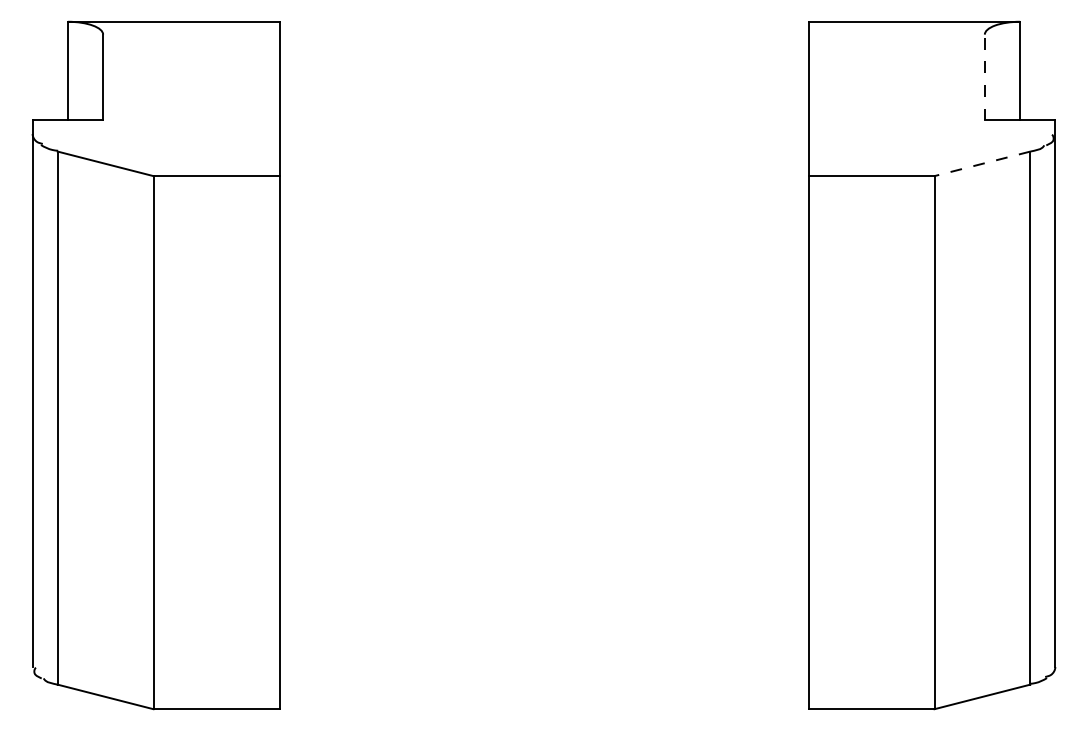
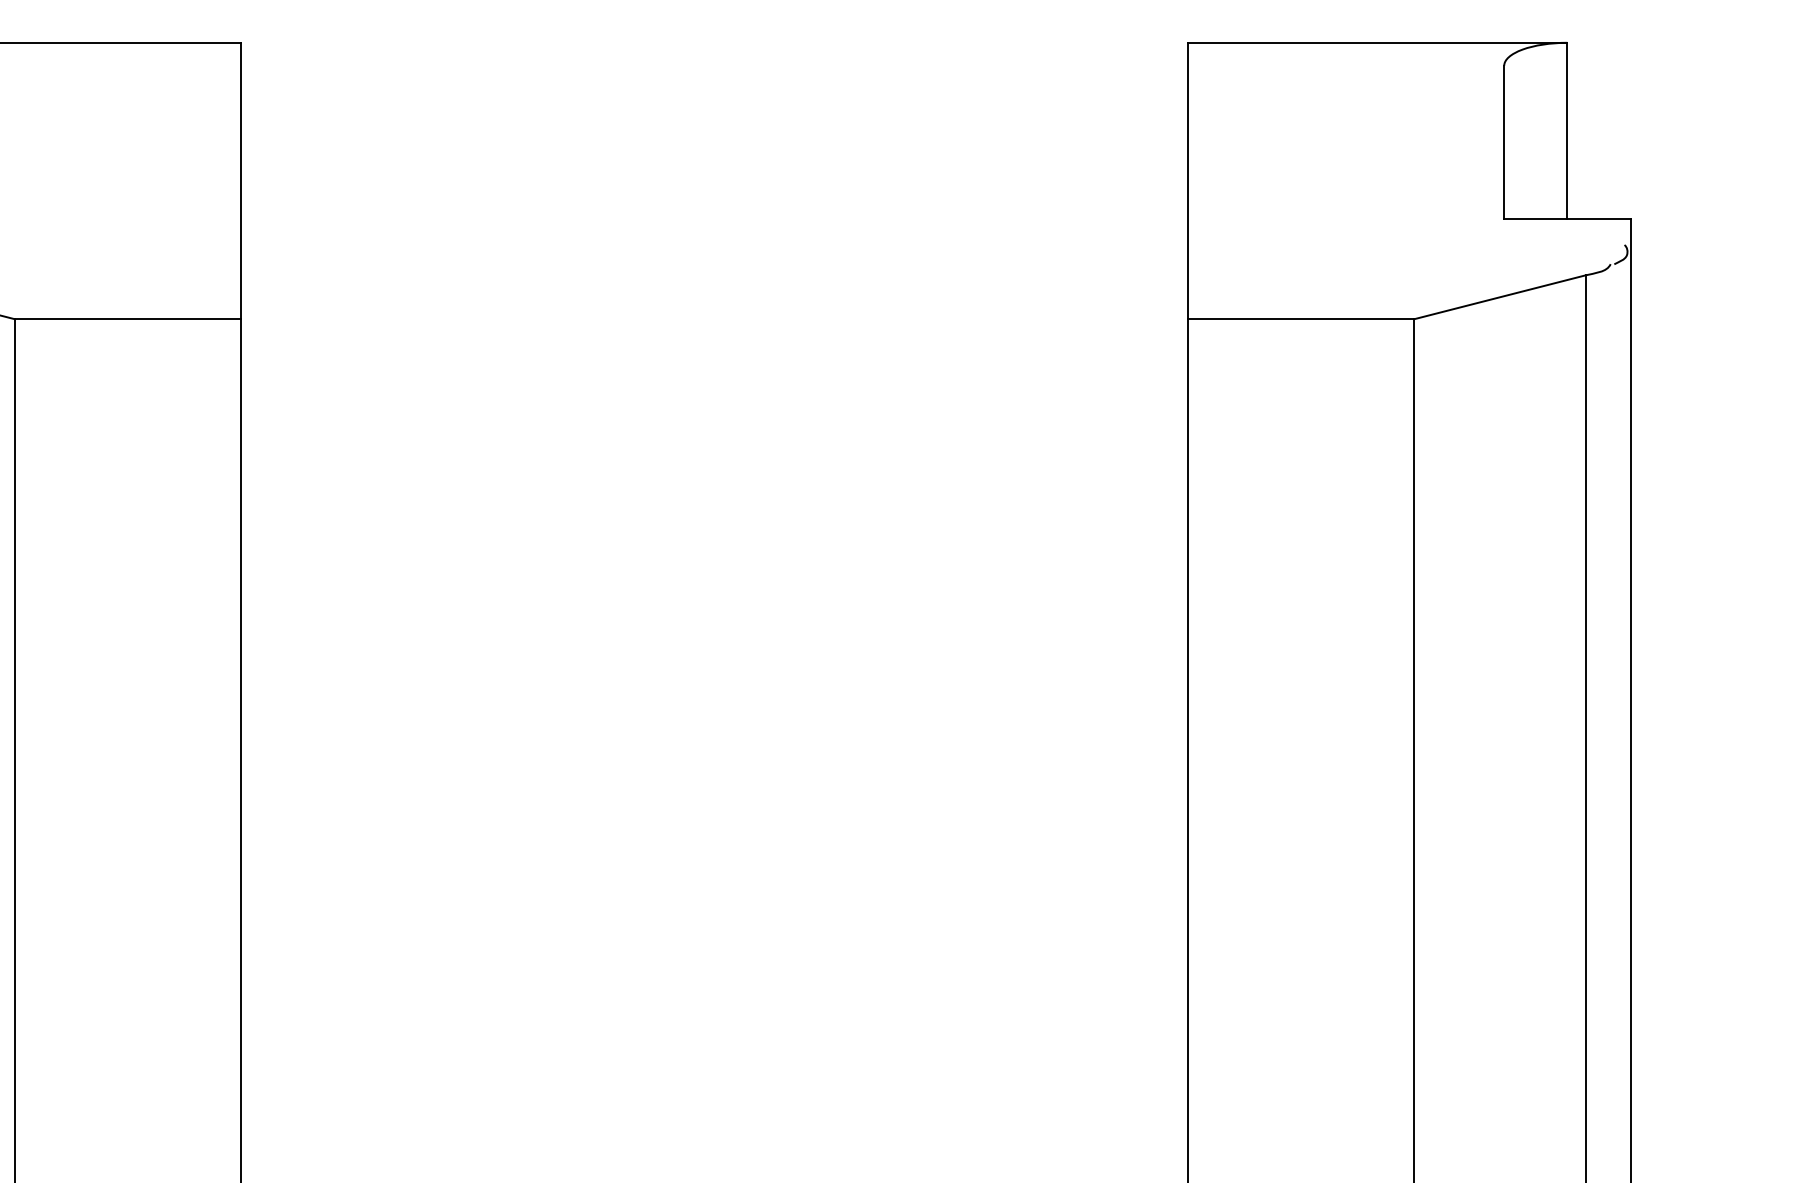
line: (984, 77) -> (1503, 142), dashed -> solid
line: (981, 163) -> (1498, 296), dashed -> solid

